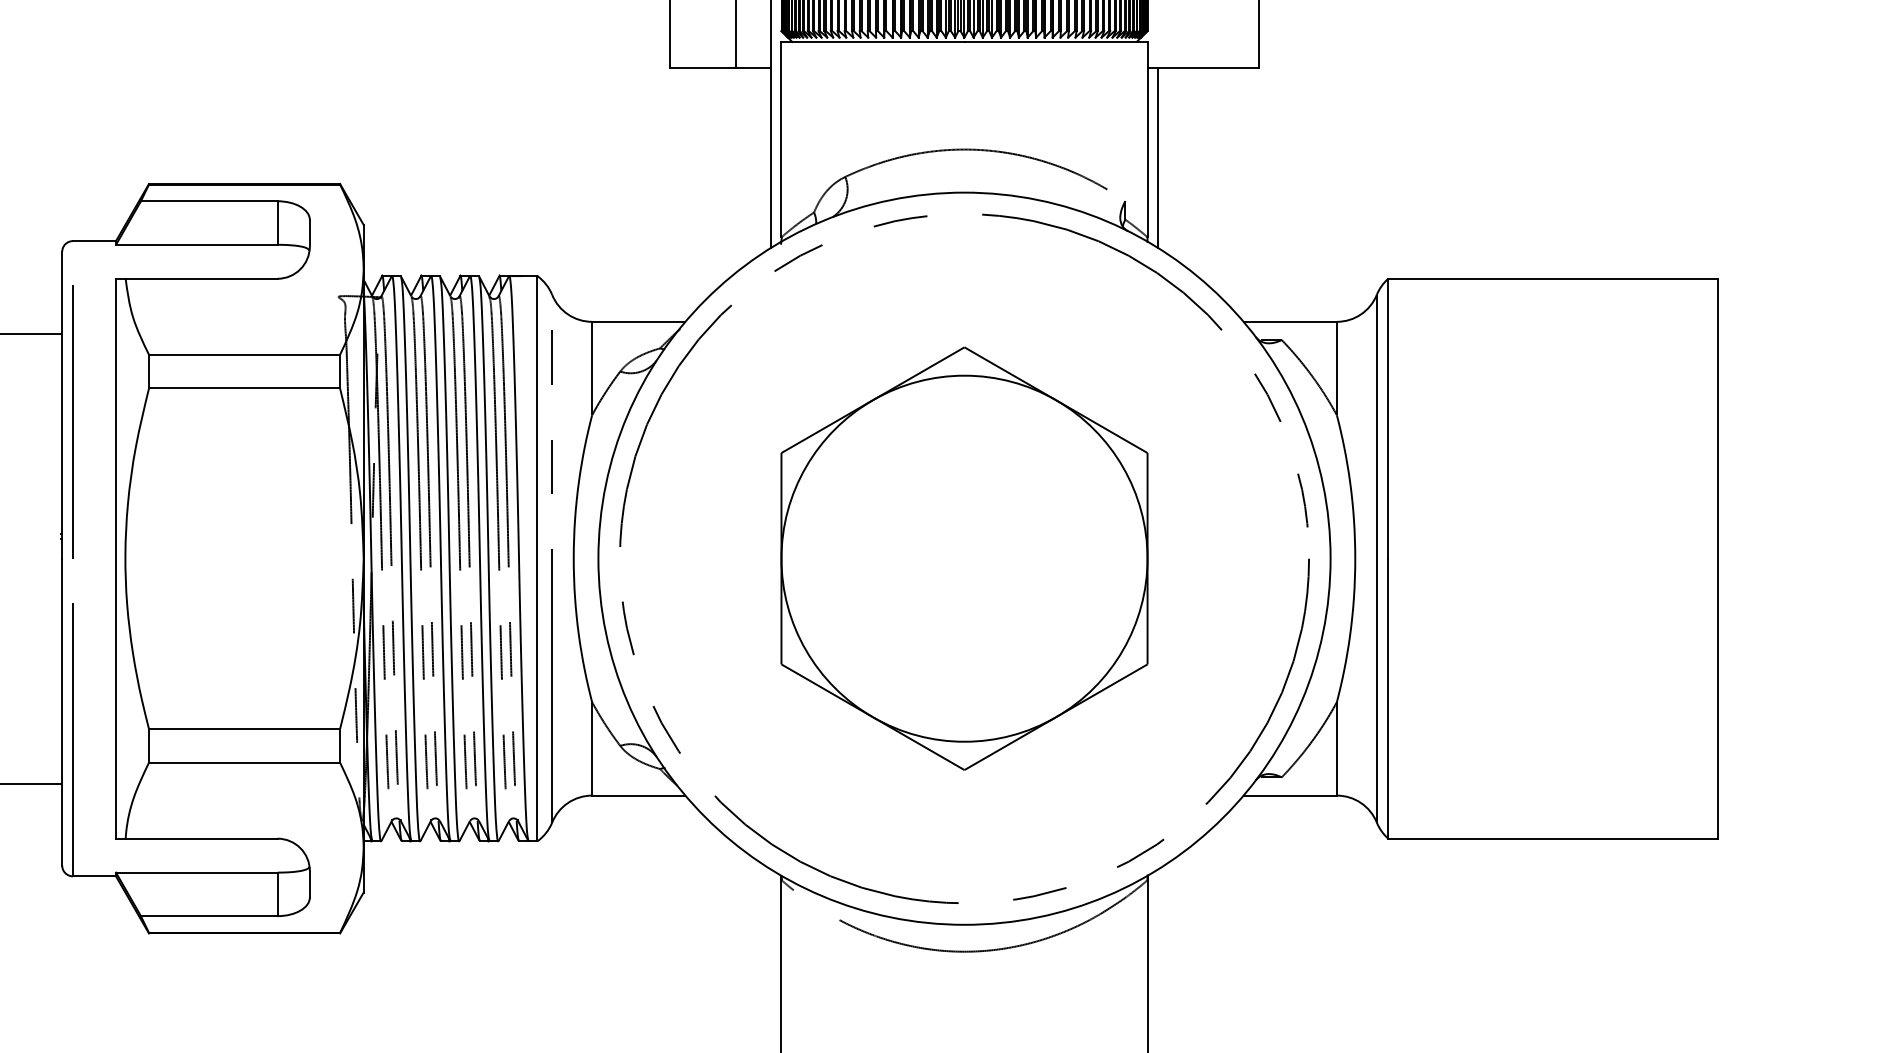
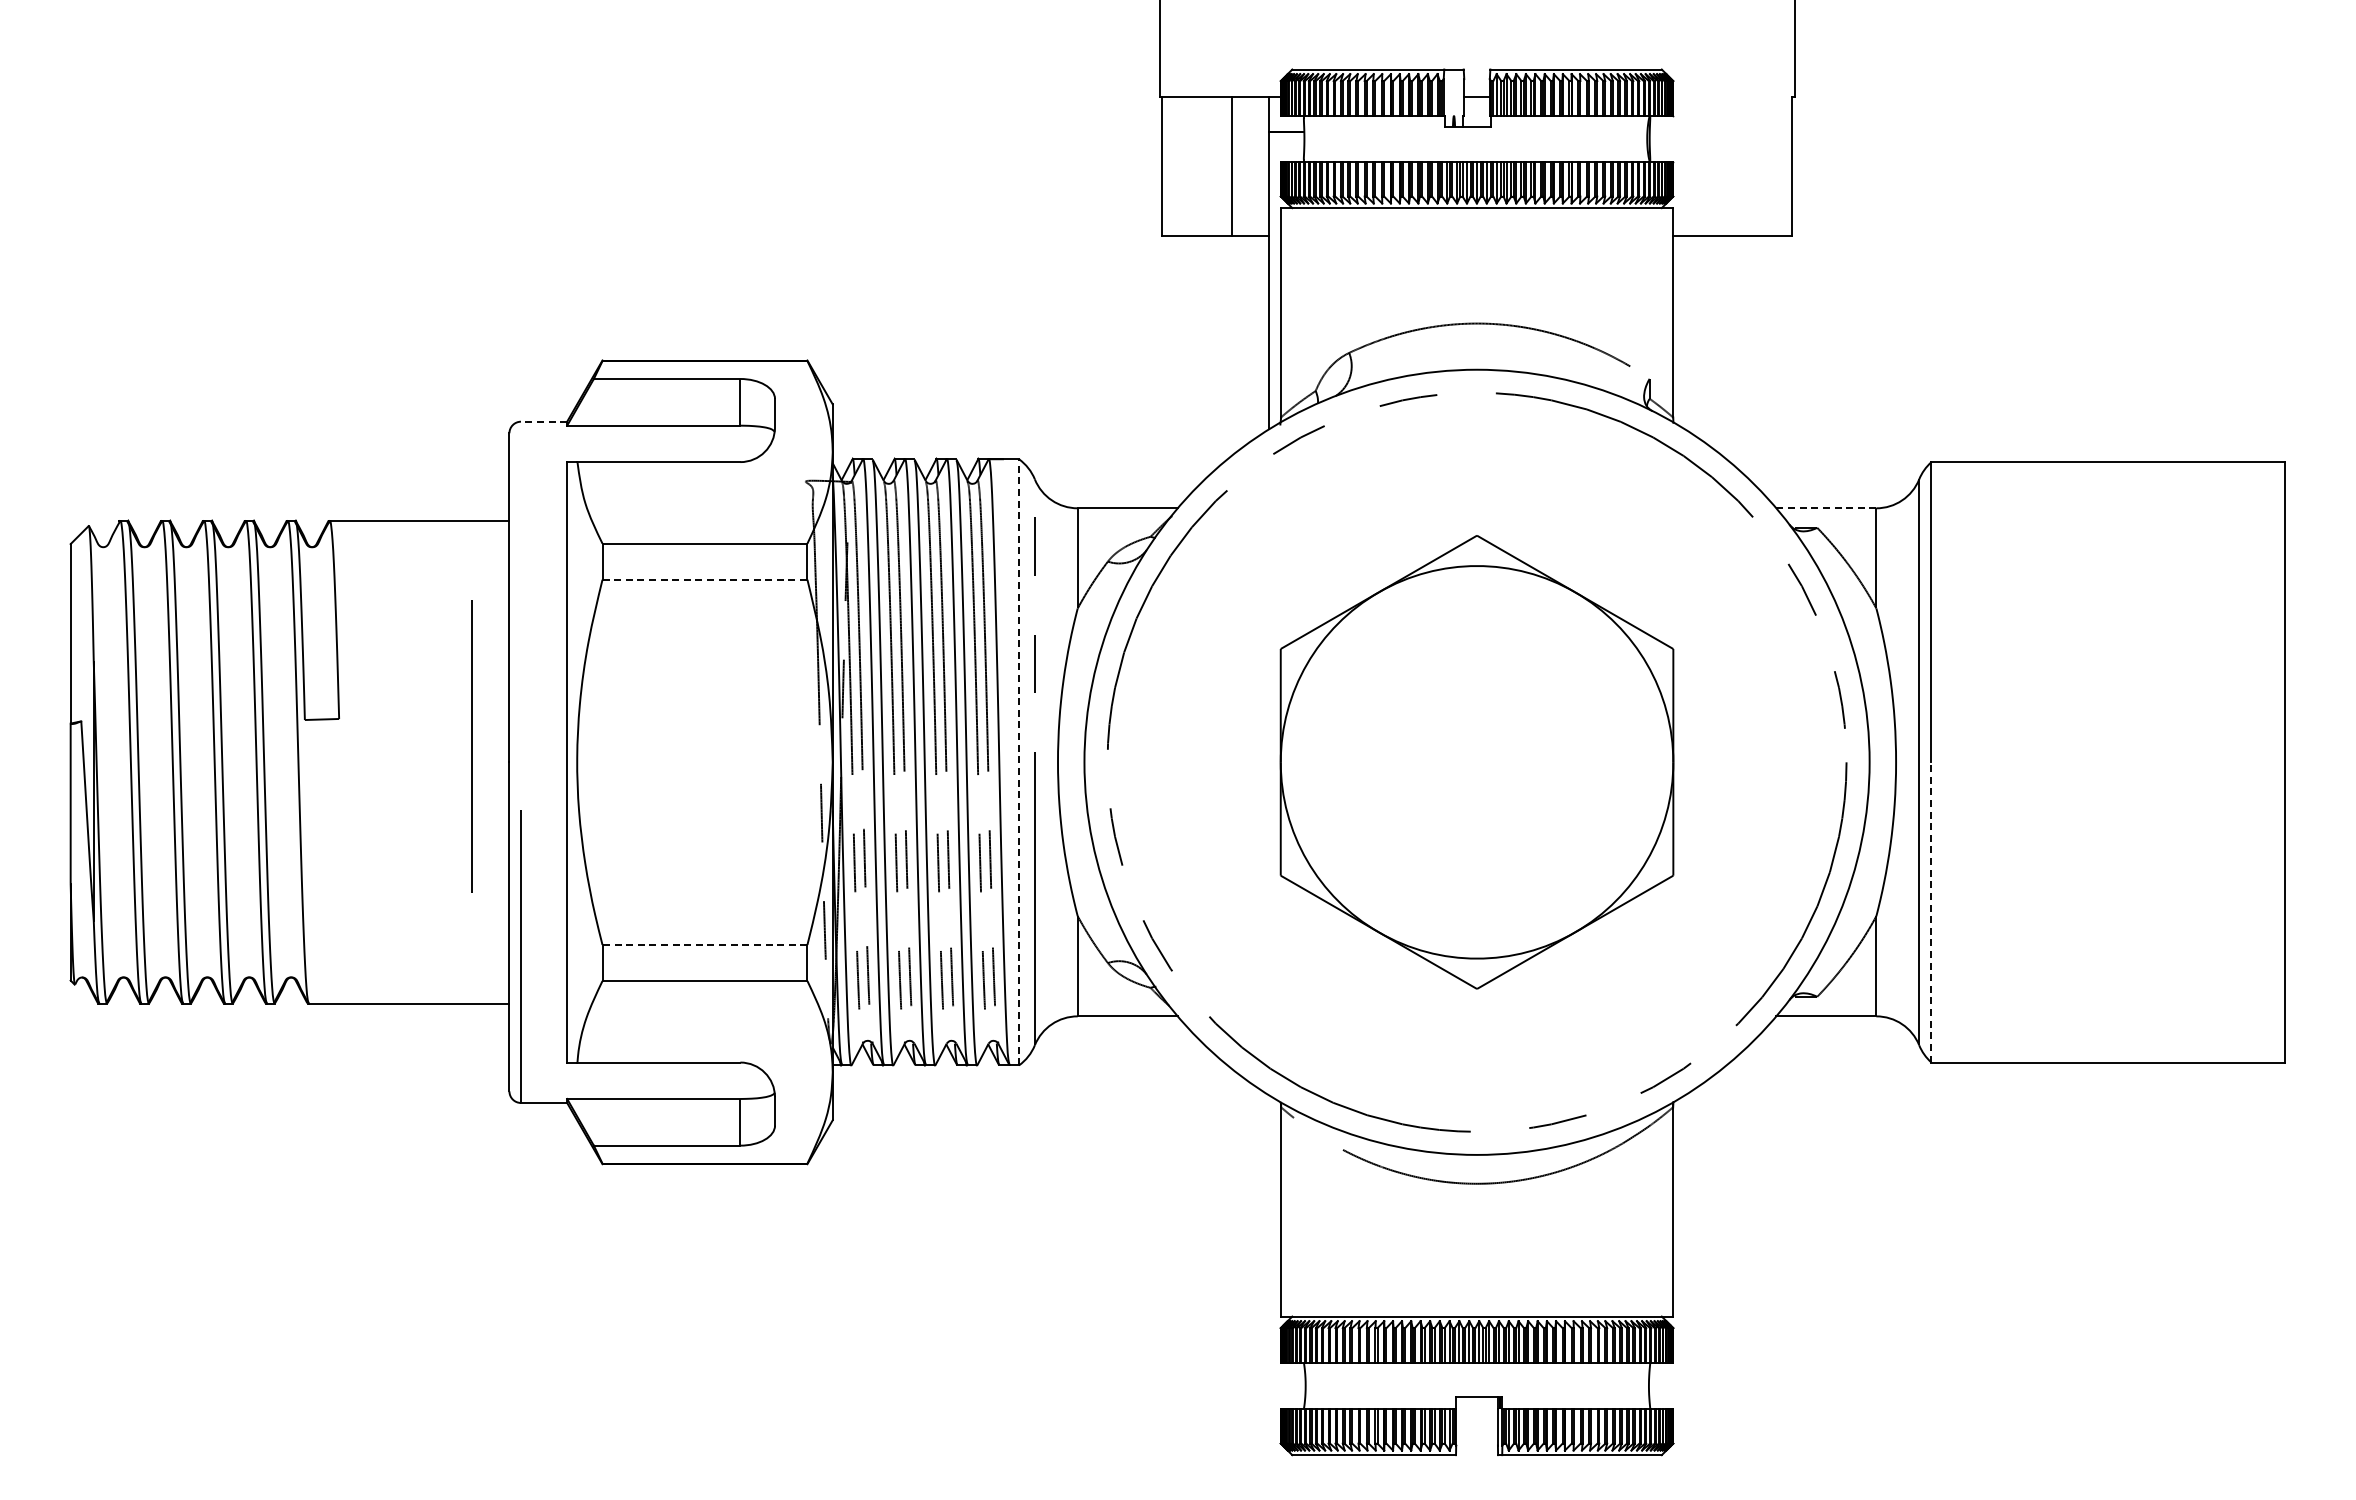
line: (1157, 157) -> (1684, 332), removed
line: (93, 240) -> (543, 421), solid -> dashed
line: (1290, 322) -> (1826, 508), solid -> dashed
line: (245, 388) -> (705, 579), solid -> dashed
line: (72, 421) -> (471, 746), moved
line: (537, 557) -> (1019, 761), solid -> dashed
line: (1388, 697) -> (1931, 911), solid -> dashed
line: (244, 728) -> (704, 944), solid -> dashed

